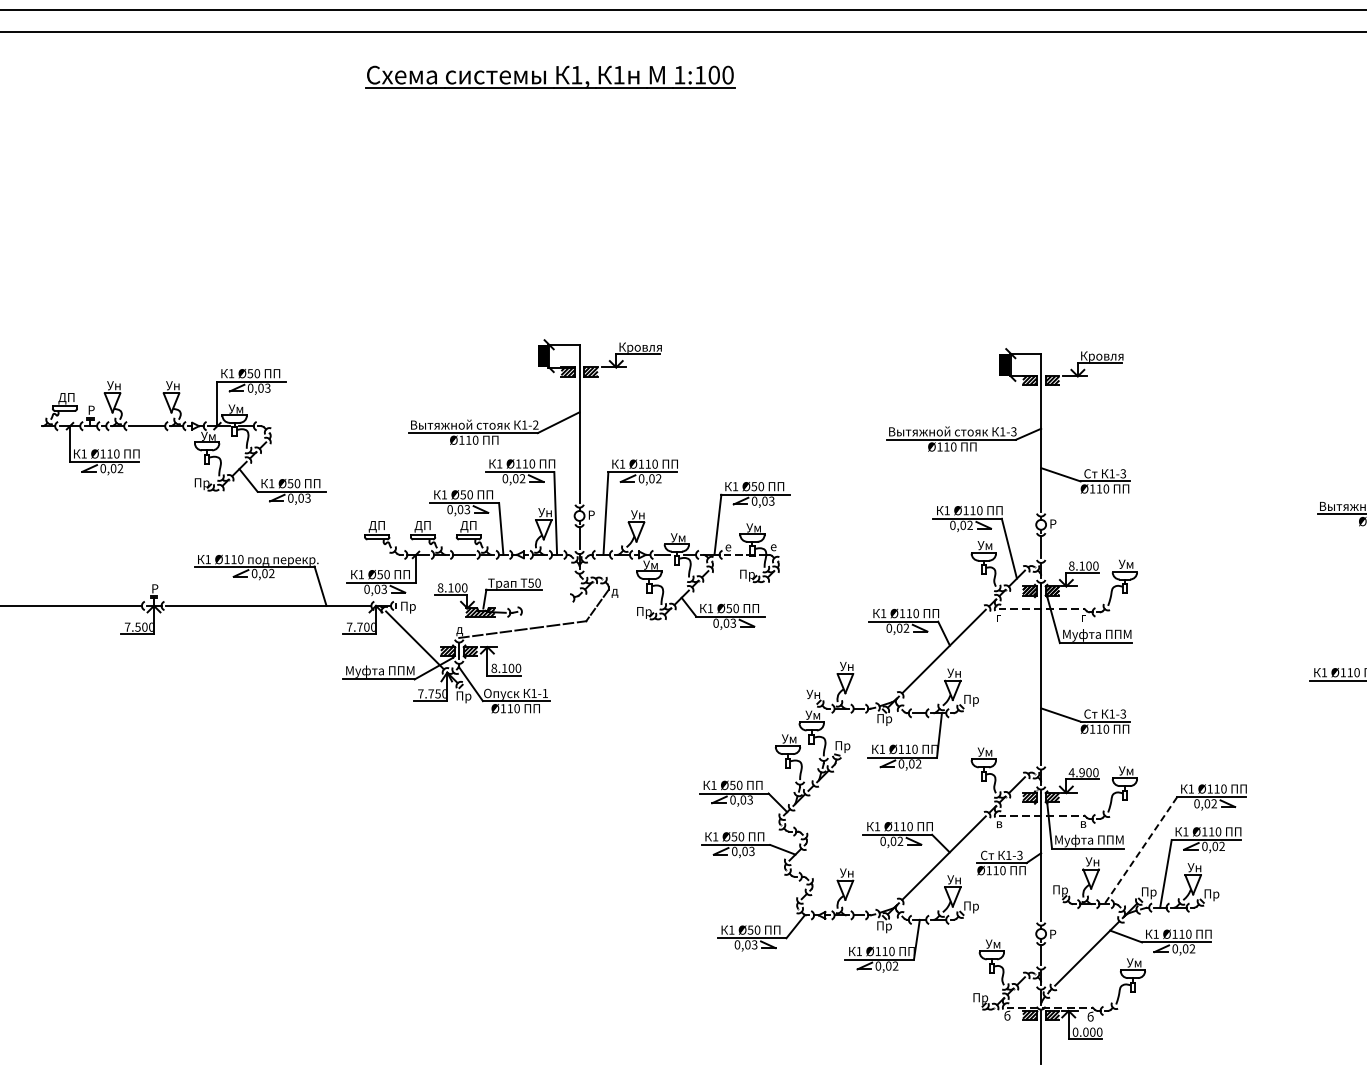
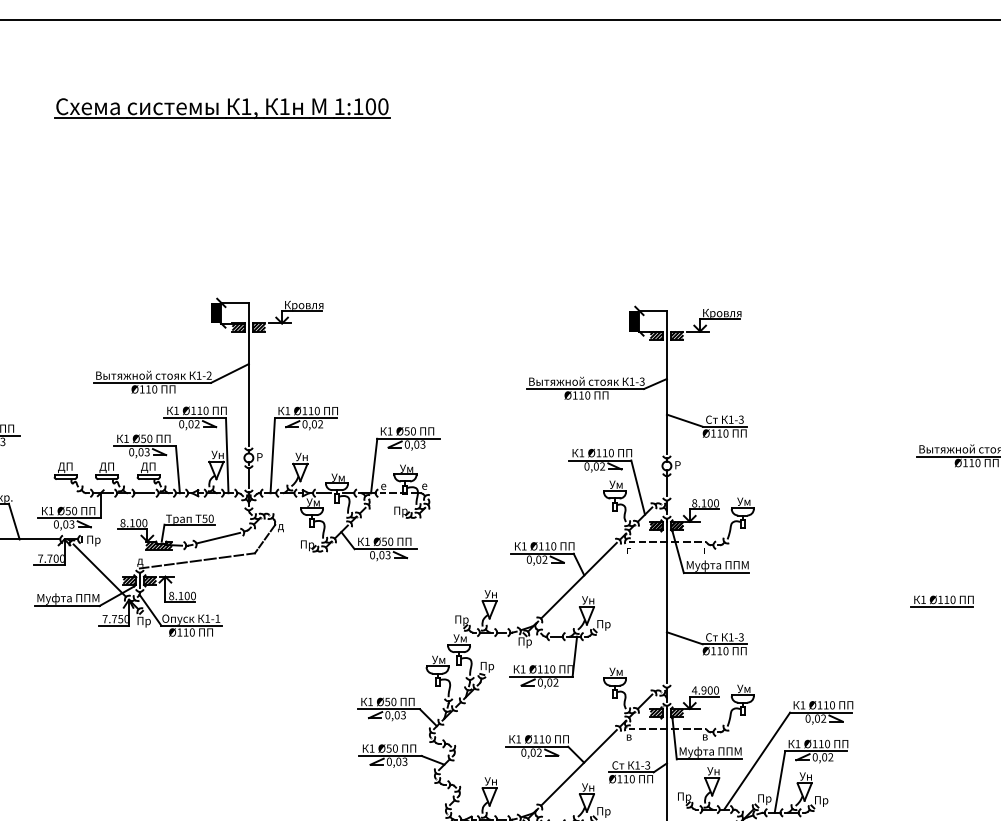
part: (550, 76) -> (222, 107), moved
line: (545, 604) -> (218, 538), added
text: (814, 695) -> (461, 620), Ун -> Пр
line: (1140, 850) -> (756, 760), dashed -> solid

